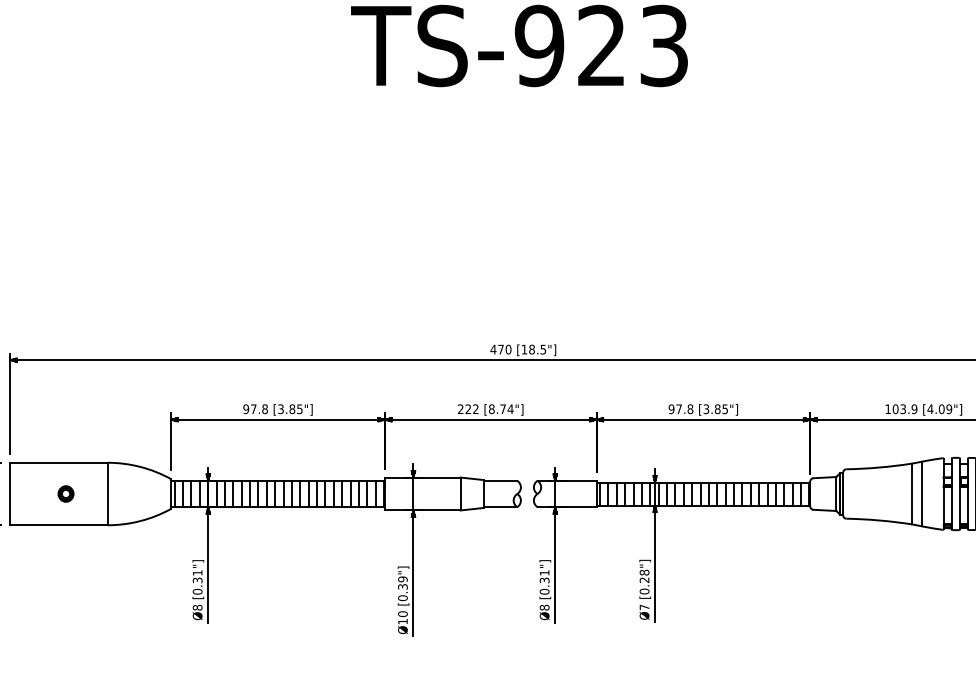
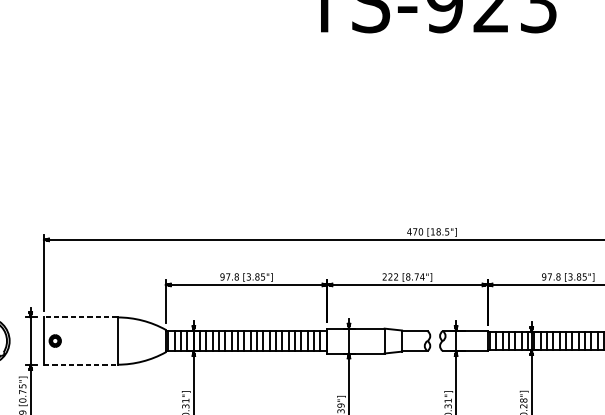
line: (58, 462) -> (80, 317), solid -> dashed
part: (65, 493) -> (54, 340), moved
line: (58, 525) -> (80, 364), solid -> dashed

